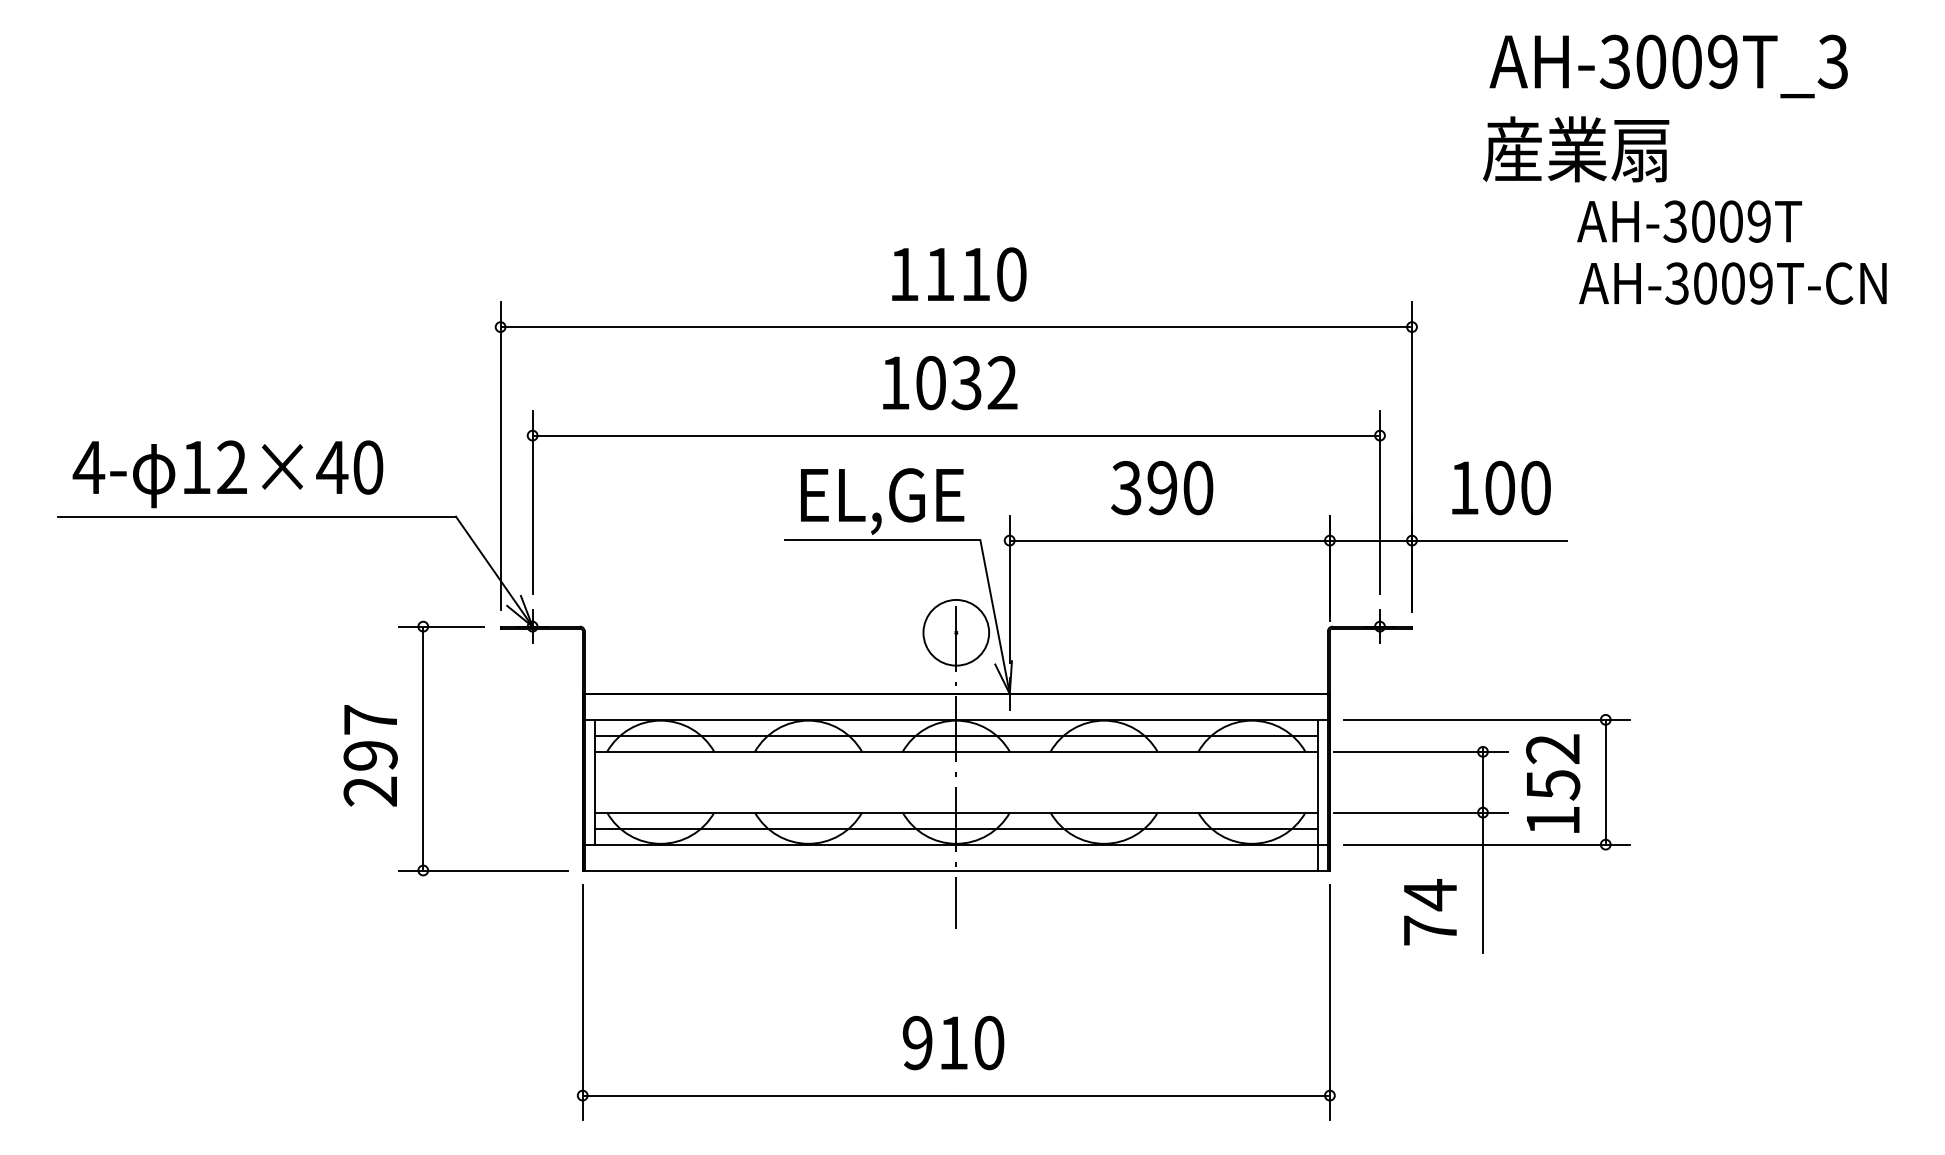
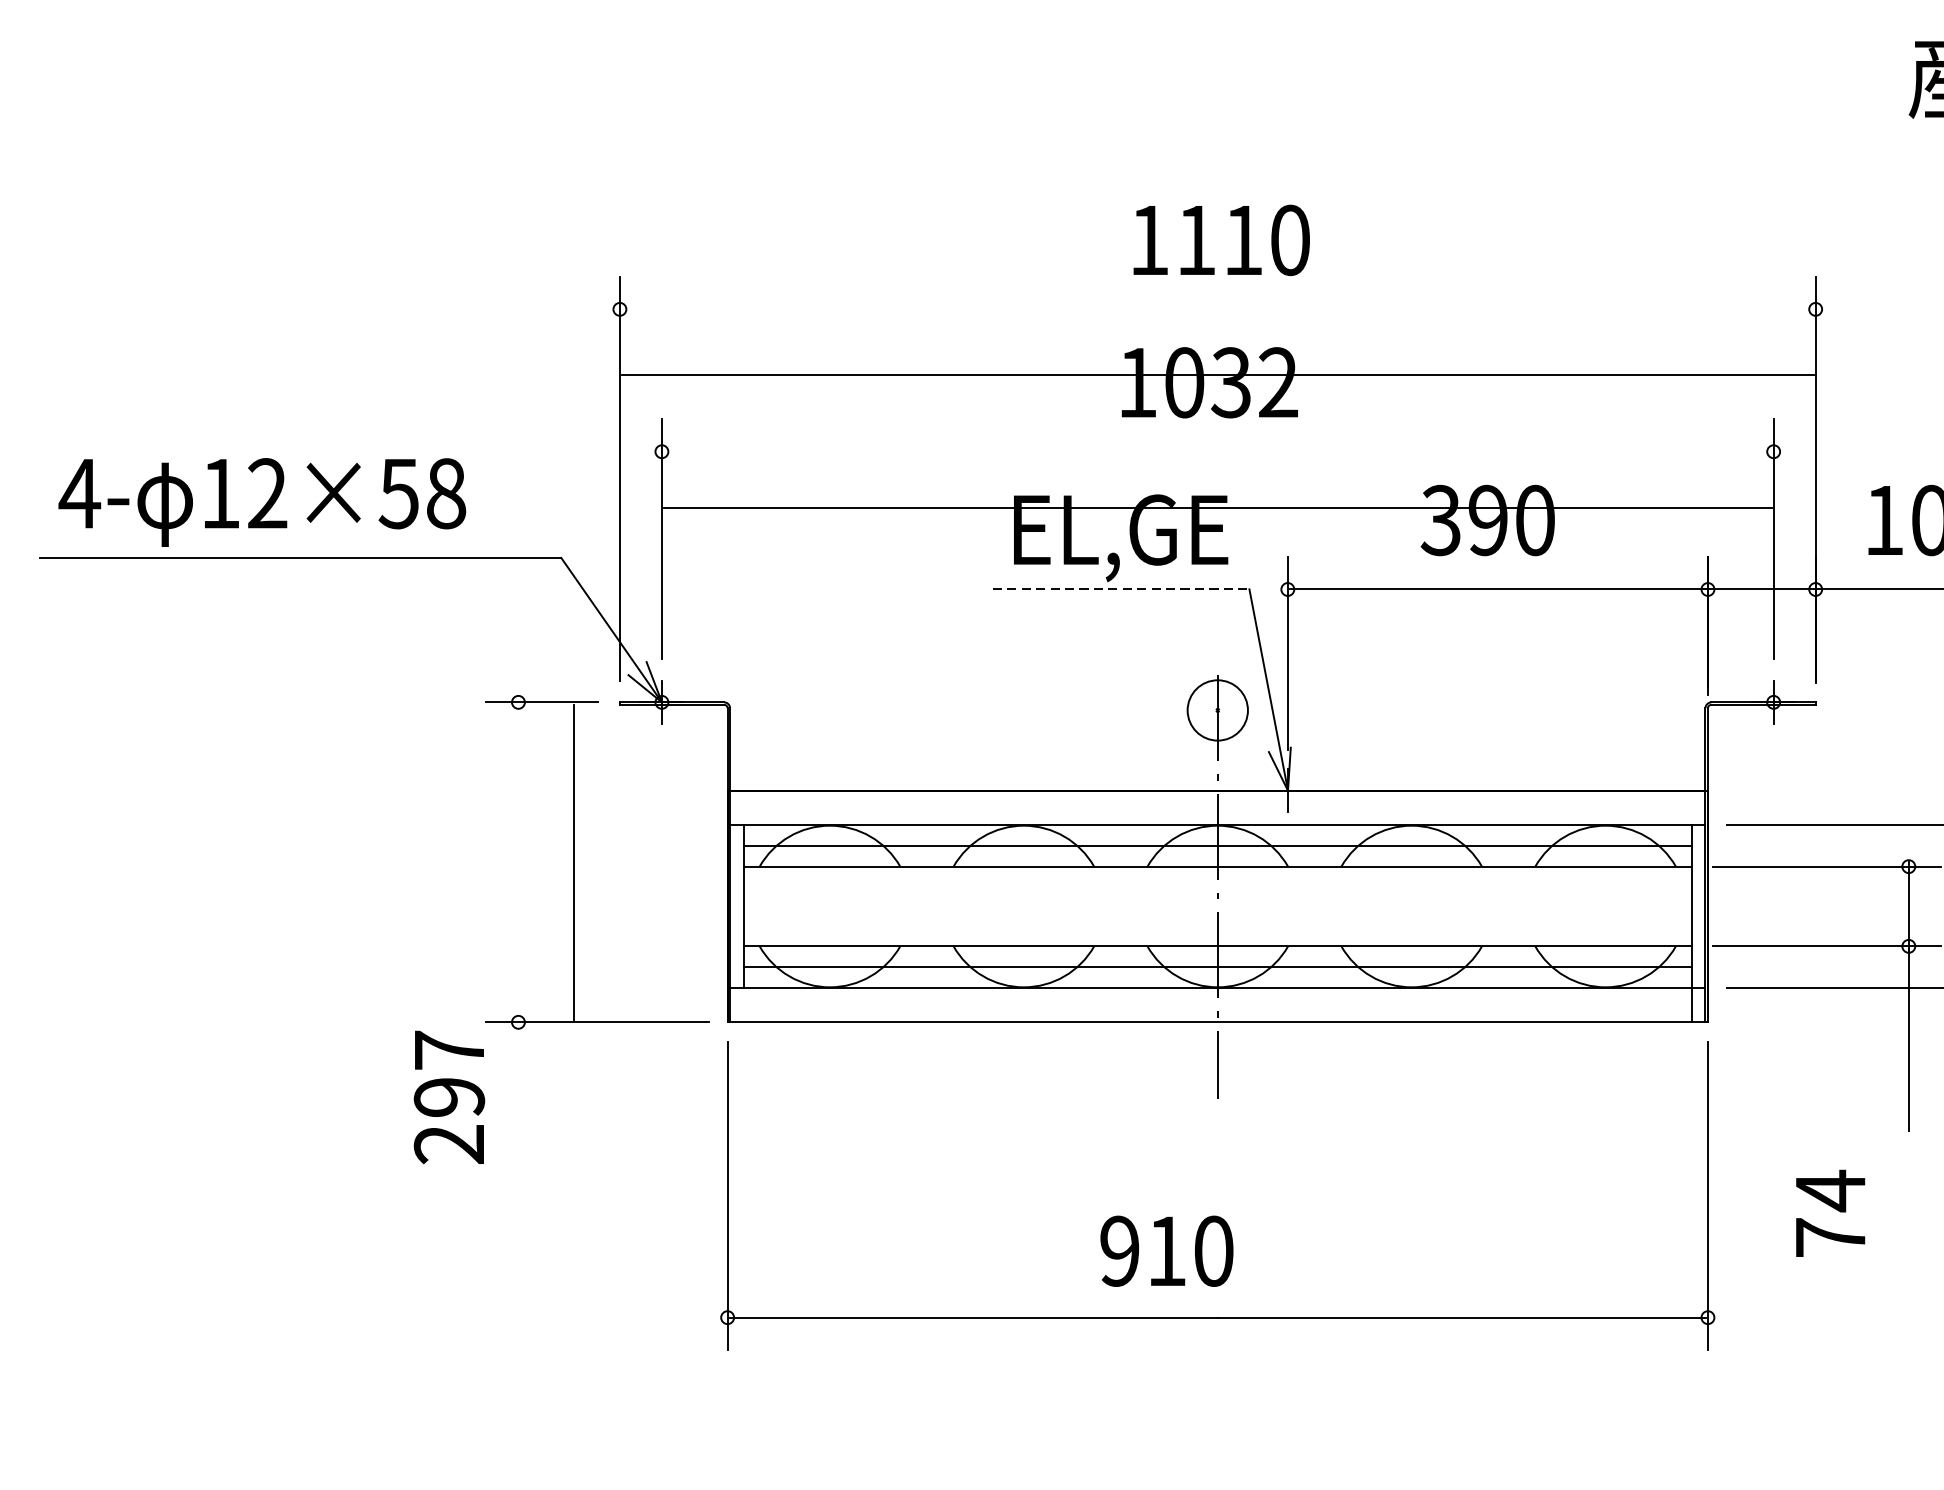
line: (956, 327) -> (1218, 375), moved
line: (956, 435) -> (1218, 508), moved
text: (349, 467) -> (421, 493), 12×40 -> 12×58
line: (882, 540) -> (1120, 589), solid -> dashed
circle: (956, 632) -> (1218, 710), size x0.7
line: (423, 748) -> (573, 862), moved
text: (370, 755) -> (449, 1097), moved
text: (1430, 912) -> (1830, 1213), moved
text: (953, 1042) -> (1166, 1250), moved

